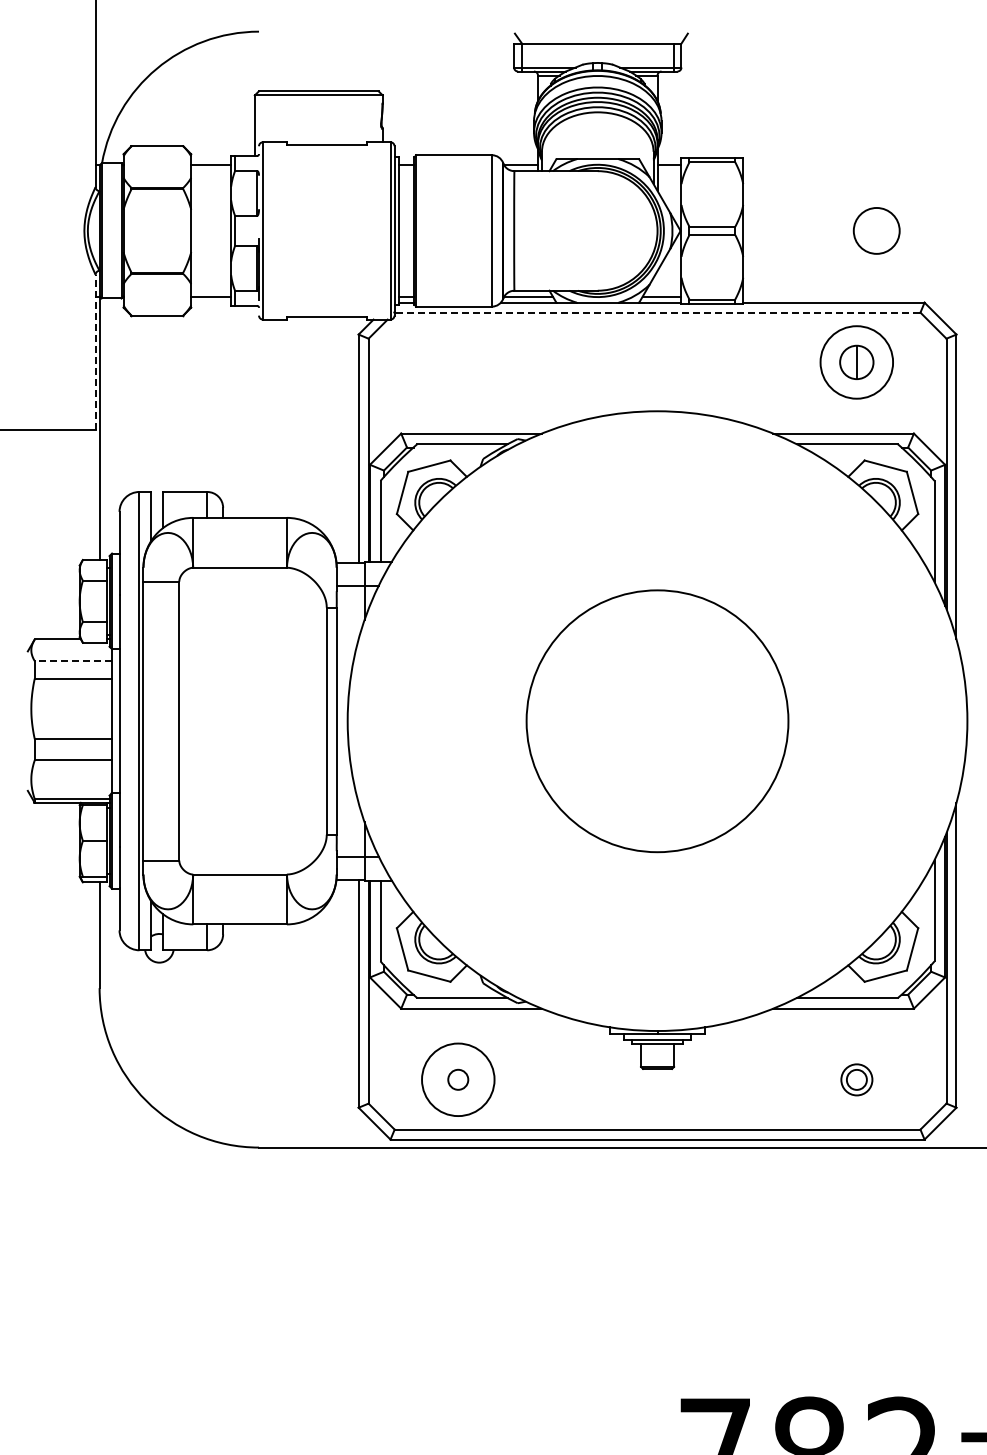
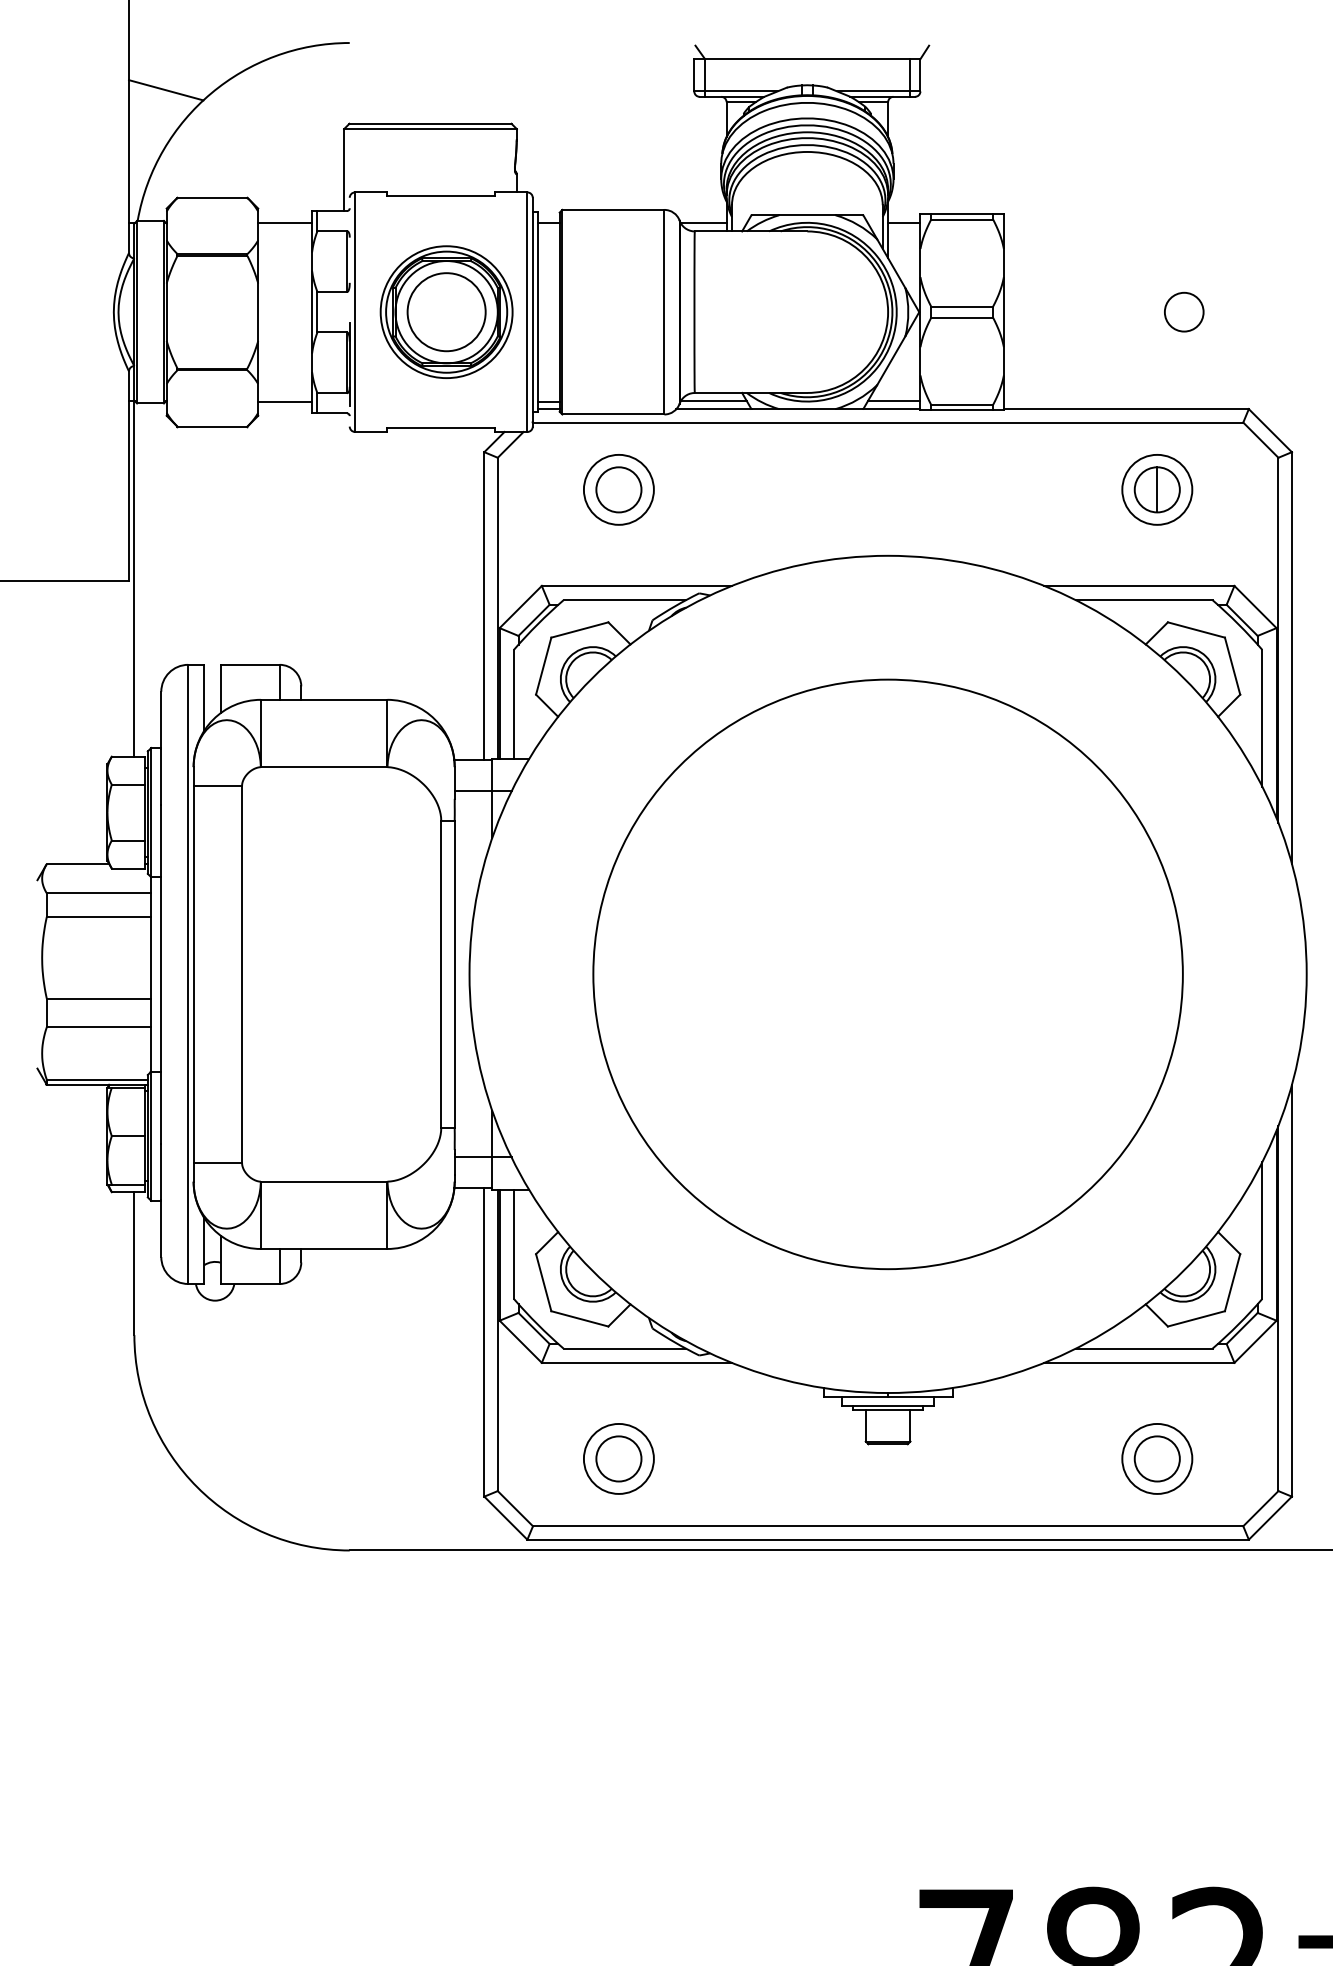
line: (122, 66) -> (165, 90), added
part: (330, 230) -> (446, 311), added
circle: (876, 230) -> (1183, 311), size x0.62
line: (657, 312) -> (888, 422), dashed -> solid
line: (95, 352) -> (128, 476), dashed -> solid
part: (458, 362) -> (619, 489), added
circle: (856, 362) -> (1156, 489), size x0.71
line: (72, 661) -> (97, 893), dashed -> solid
circle: (657, 721) -> (888, 974), size x1.67
circle: (457, 1079) -> (617, 1458), size x1.67
circle: (458, 1079) -> (619, 1458), size x0.71
part: (856, 1079) -> (1156, 1458), size x1.67

